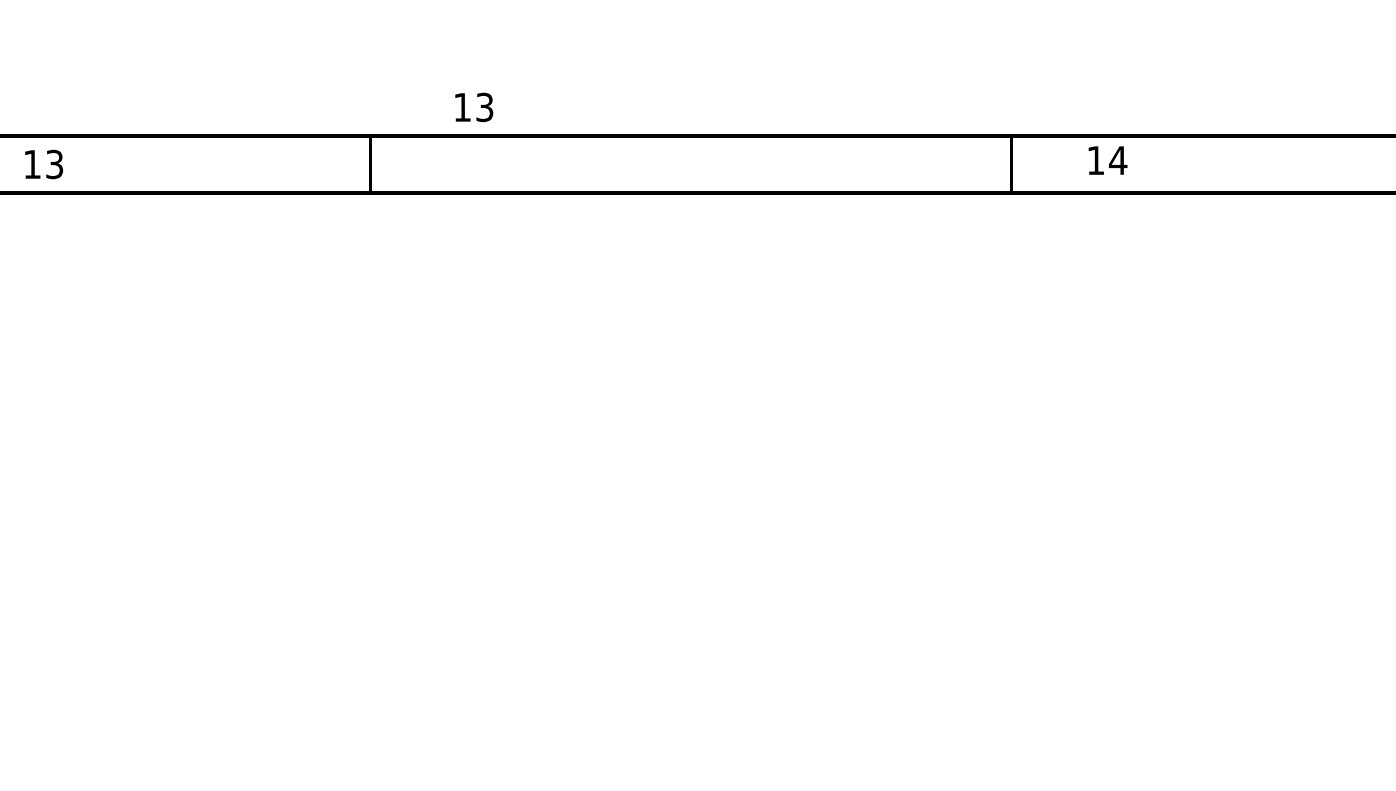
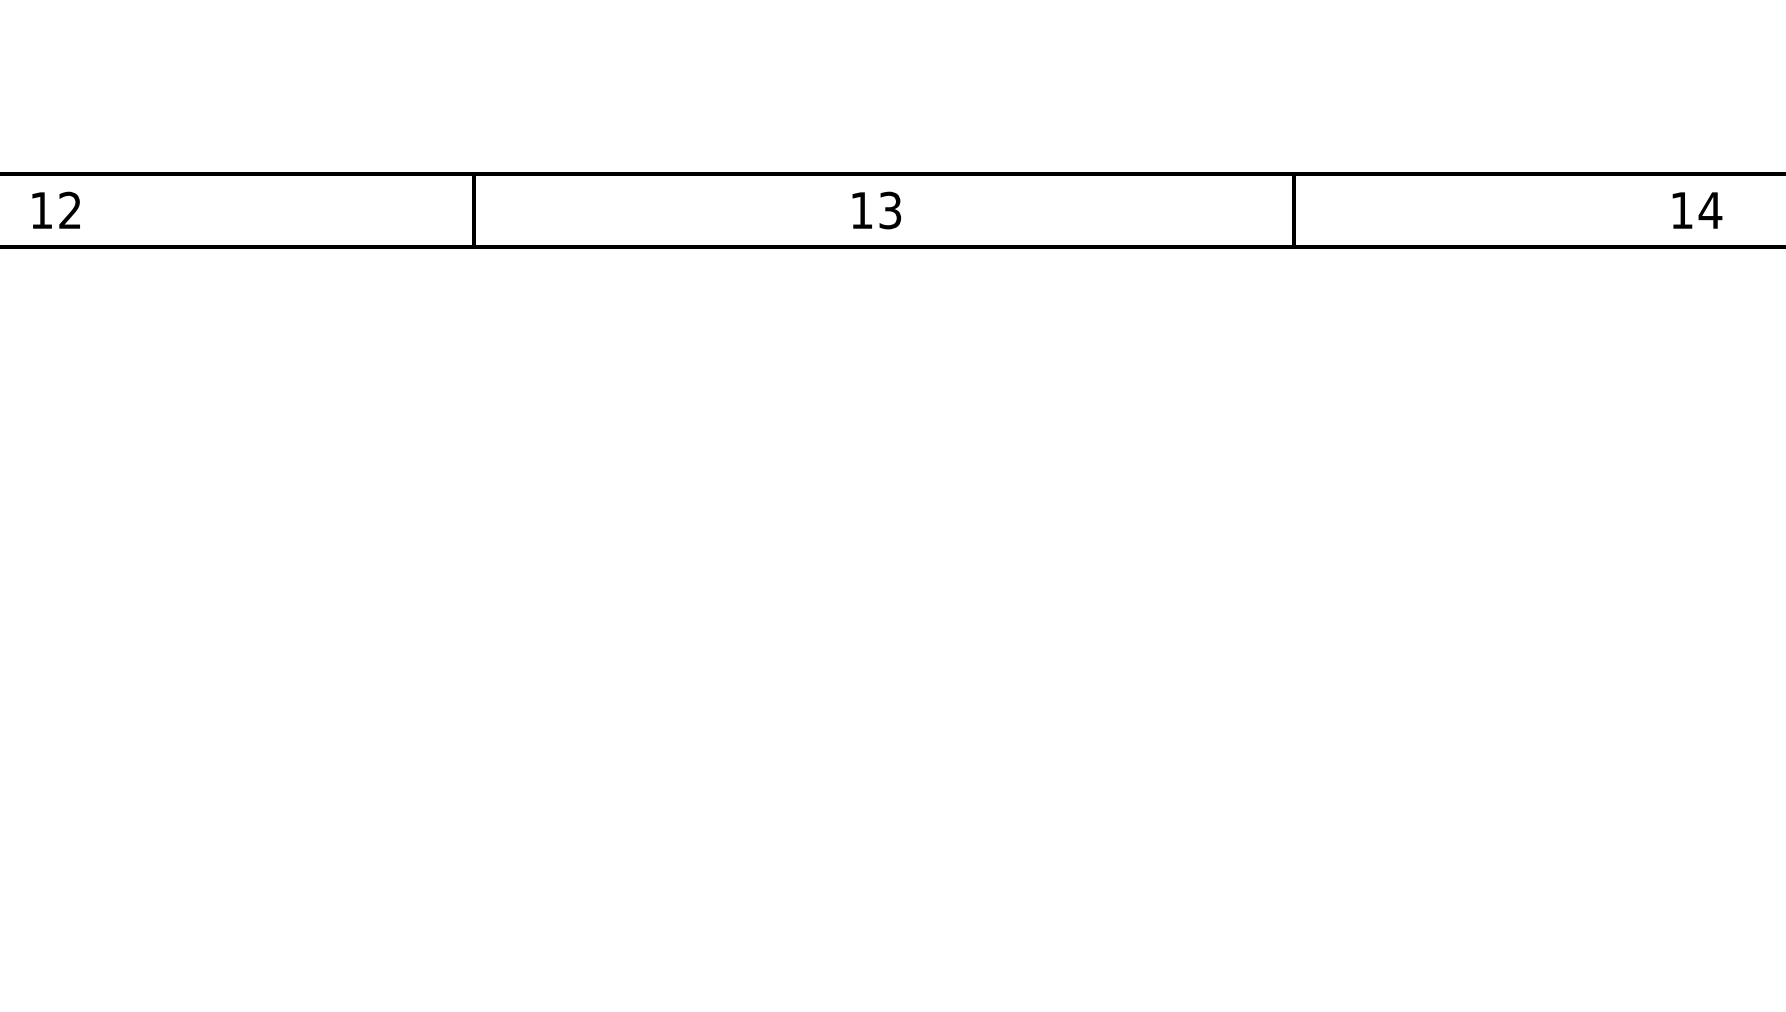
text: (474, 107) -> (876, 210), moved
text: (1108, 160) -> (1697, 210), moved
text: (54, 164) -> (69, 210), 13 -> 12

